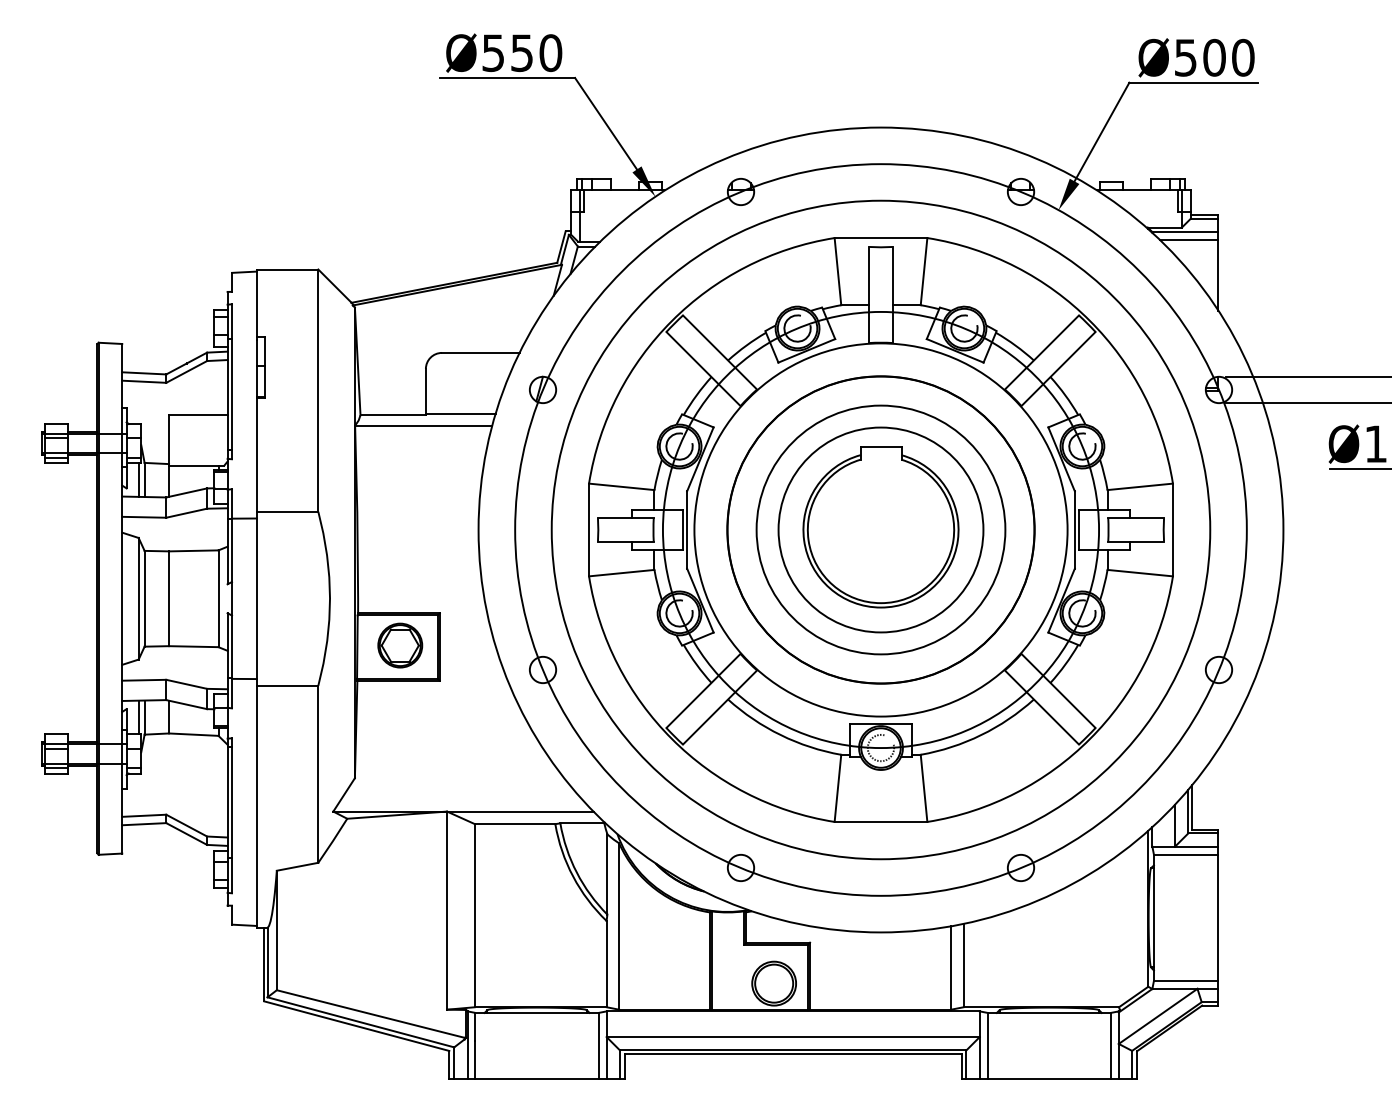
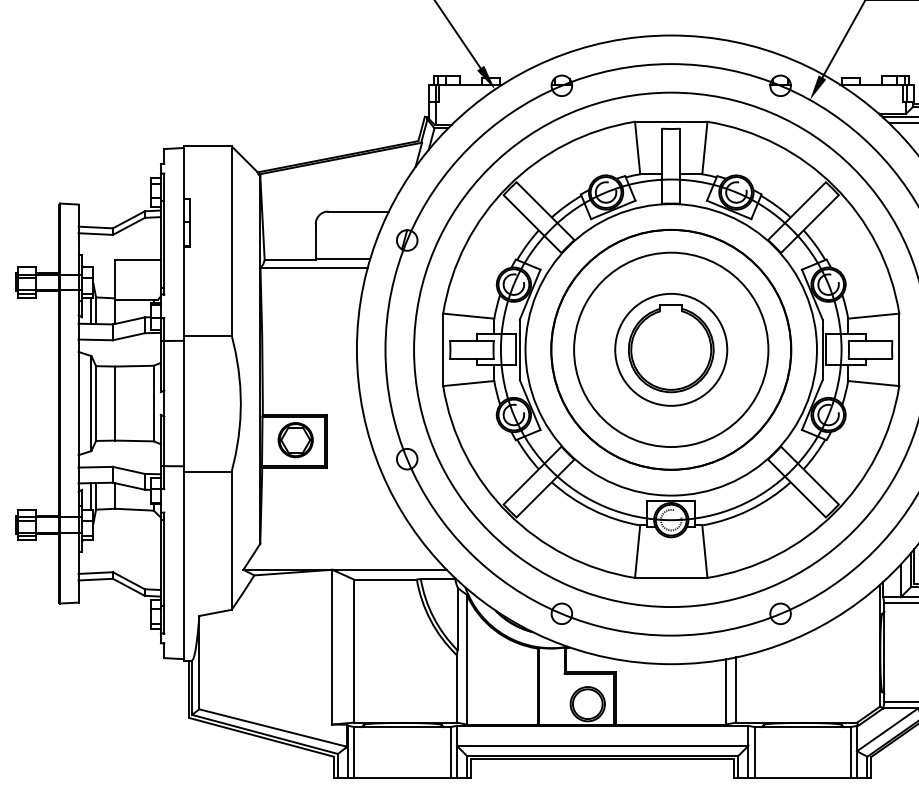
part: (880, 529) -> (670, 349), size x0.7

